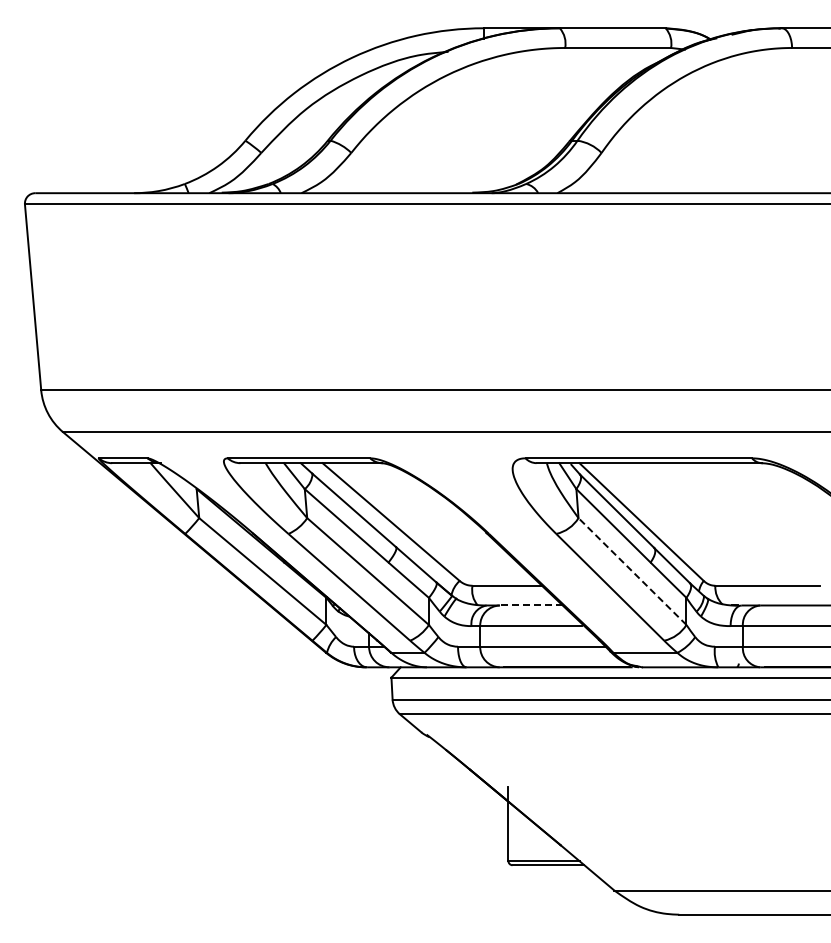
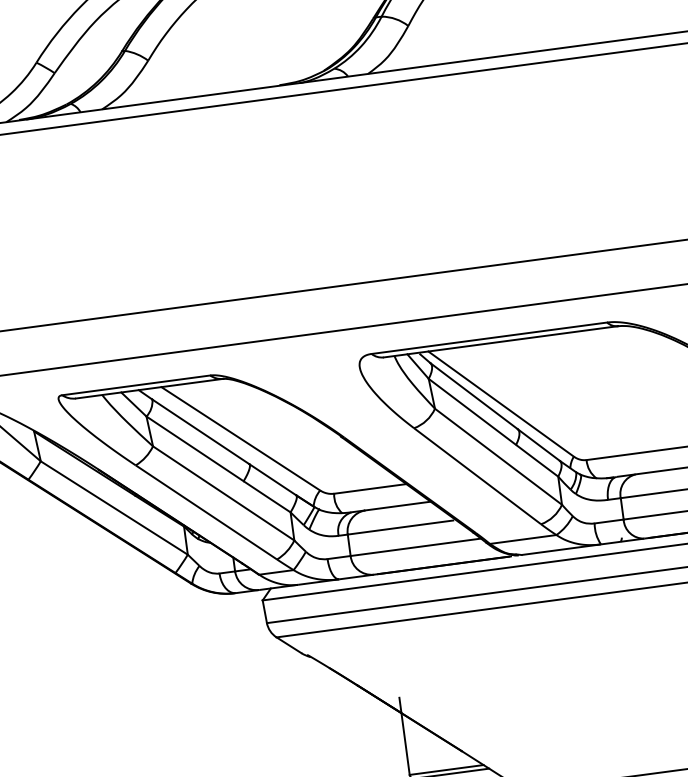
line: (632, 571) -> (498, 456), dashed -> solid
line: (530, 605) -> (397, 506), dashed -> solid

